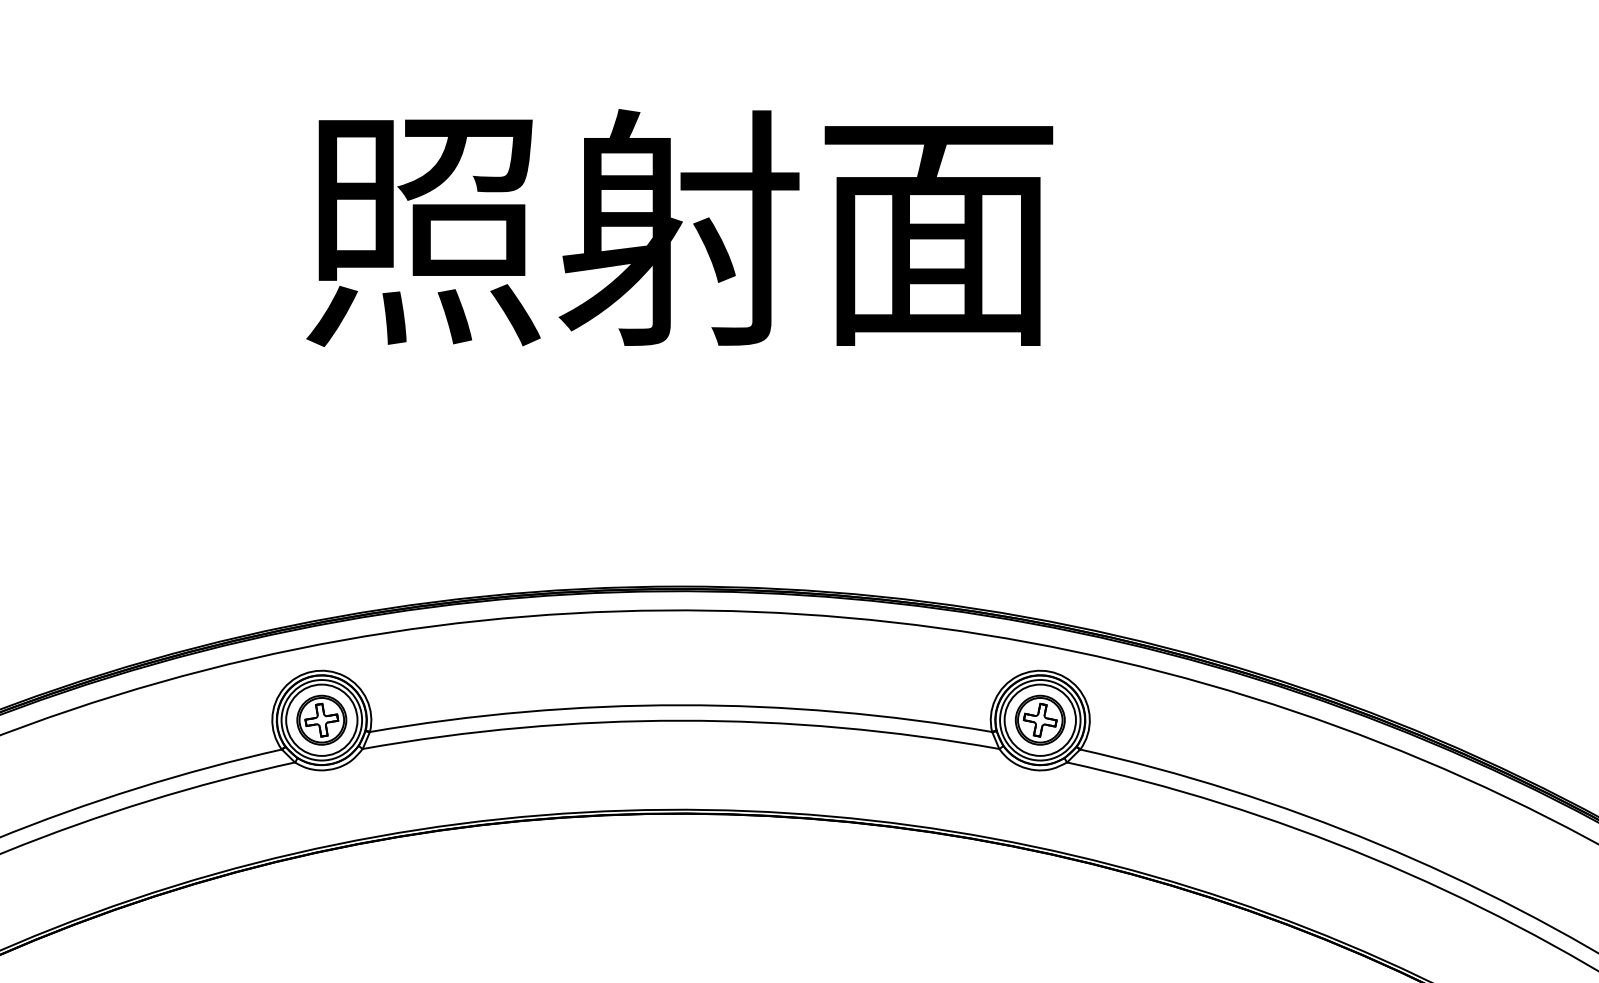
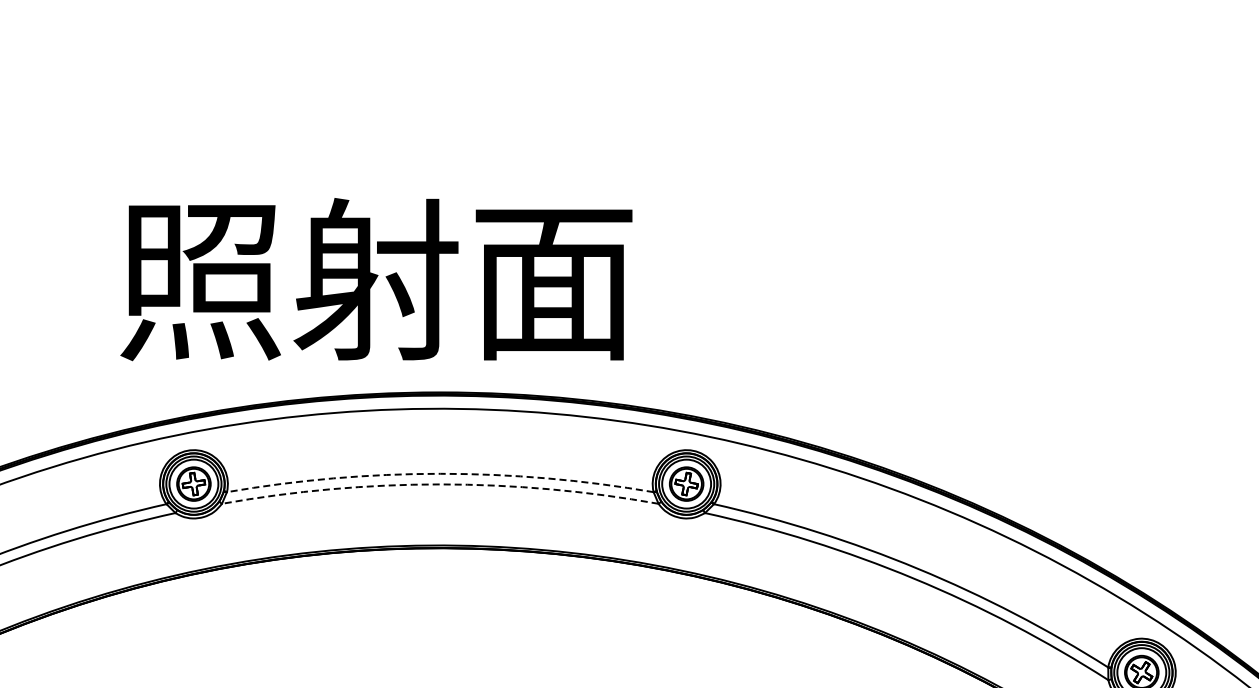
text: (679, 227) -> (376, 279), moved
arc: (681, 704) -> (440, 473), solid -> dashed
arc: (681, 720) -> (440, 484), solid -> dashed

